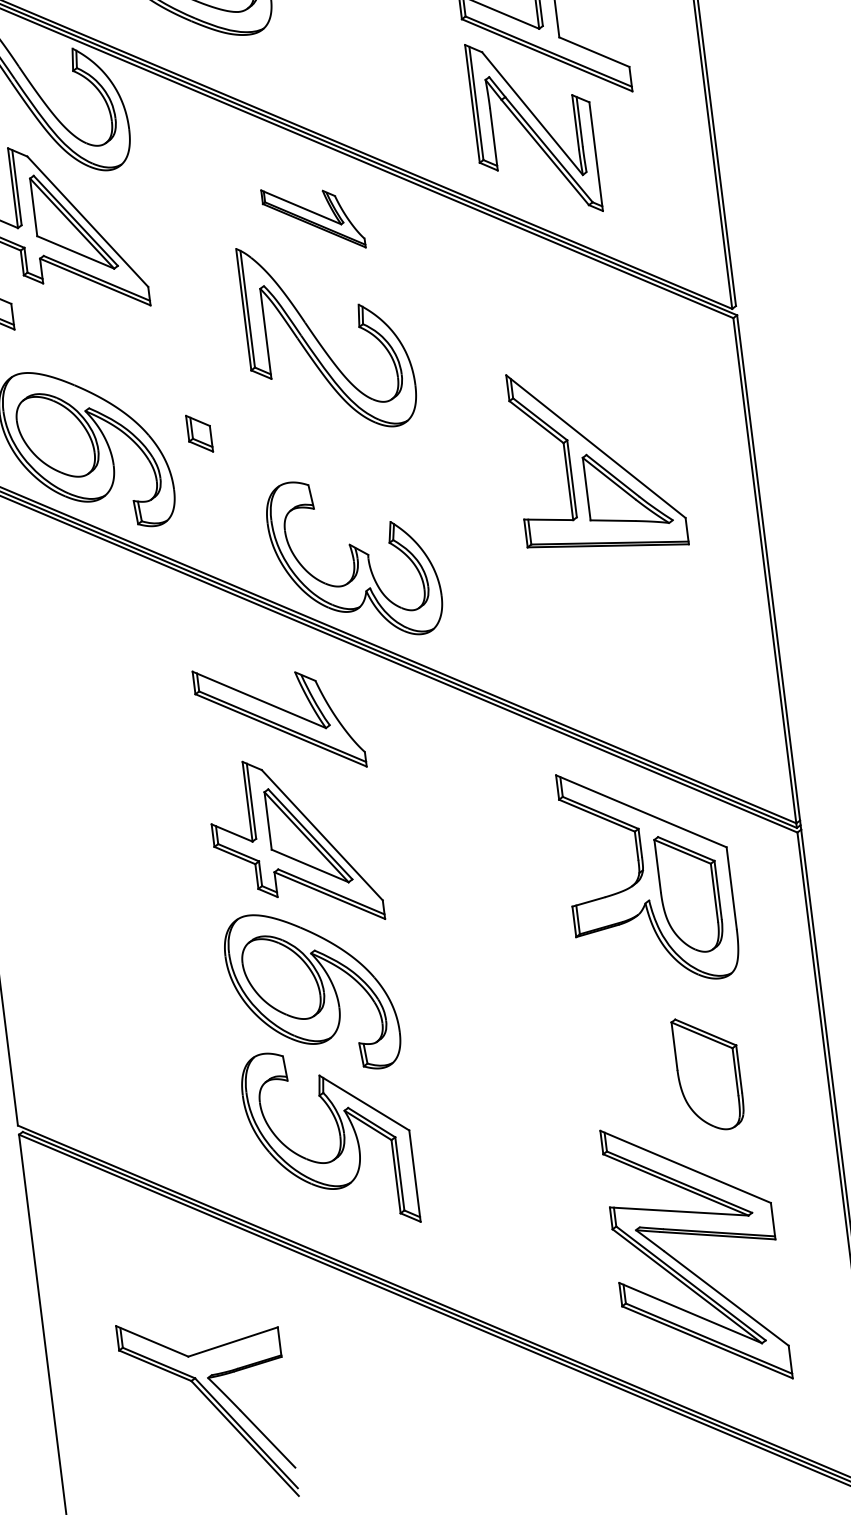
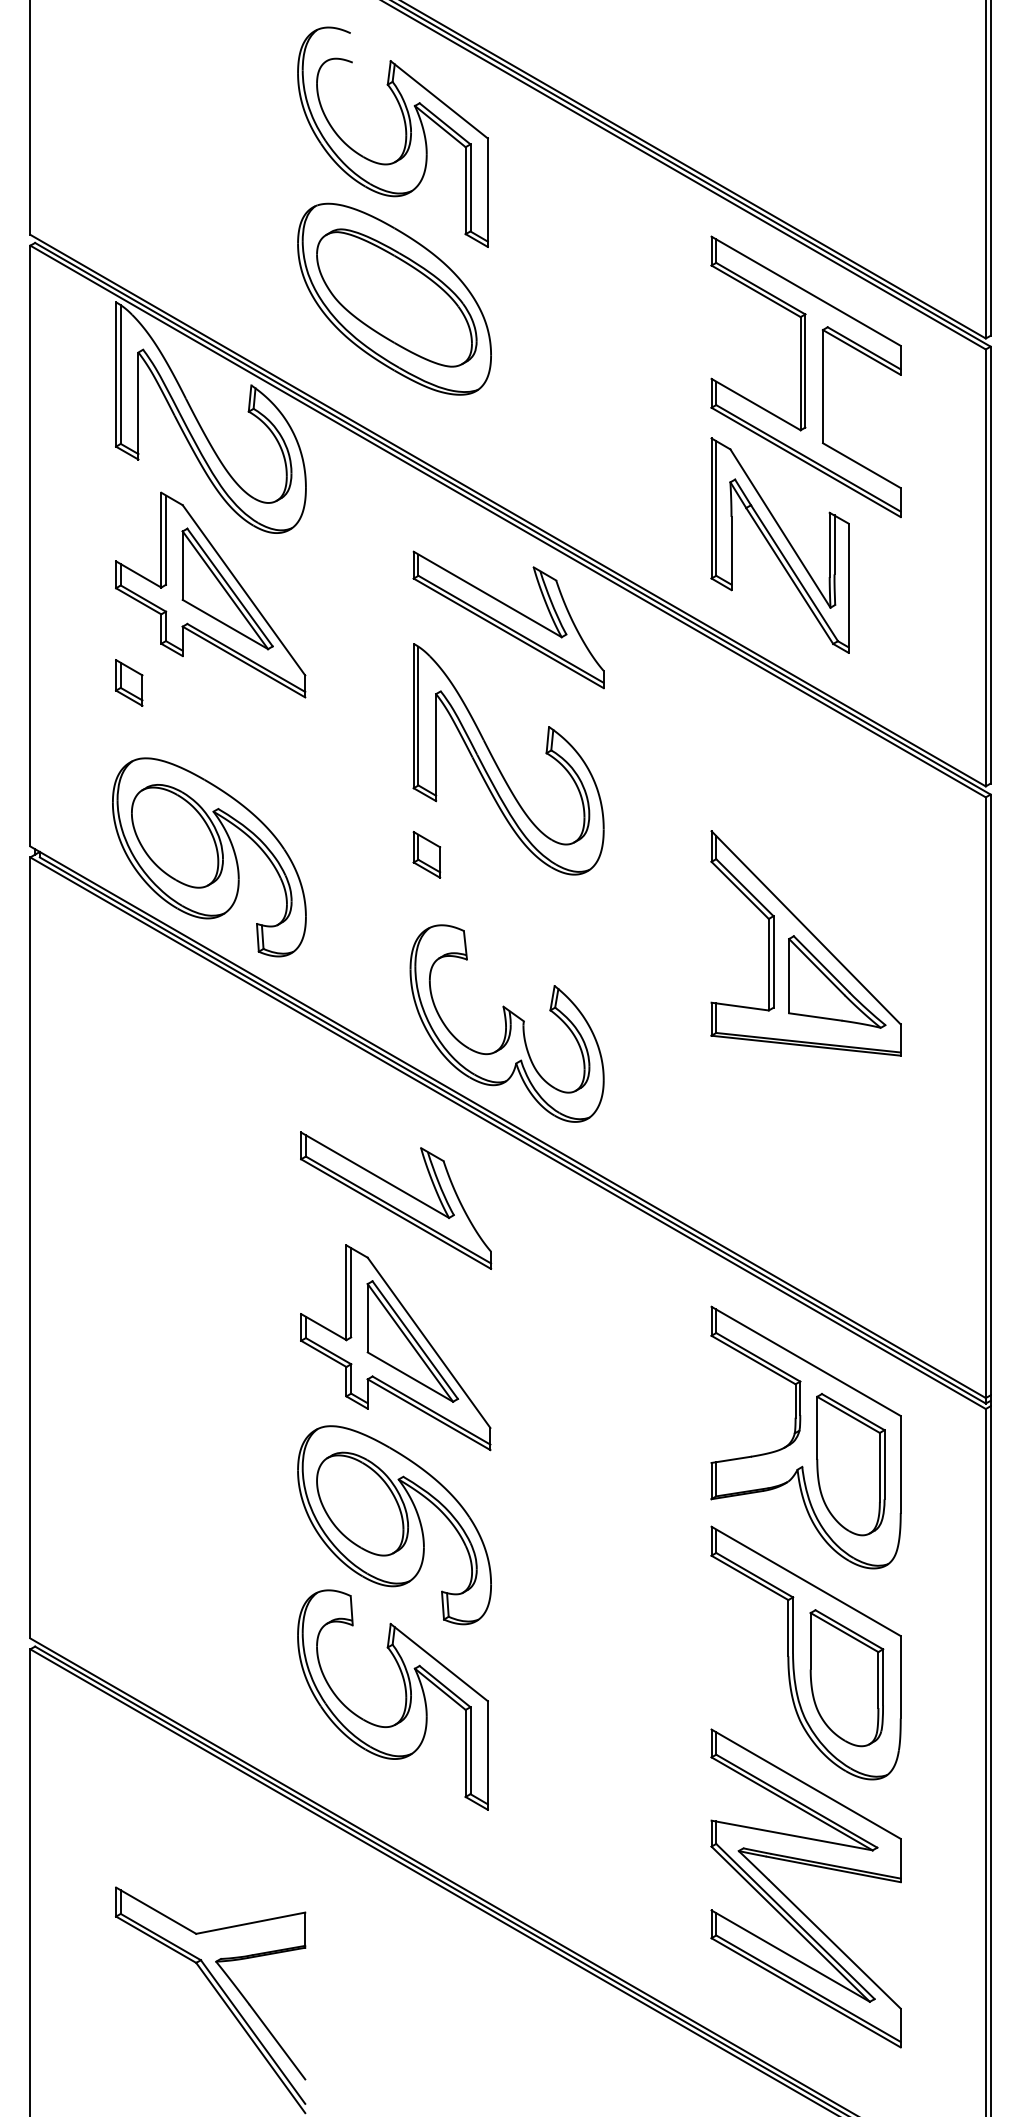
part: (313, 218) -> (508, 619), size x1.67
part: (199, 433) -> (426, 854), moved
part: (671, 1056) -> (805, 1652), added

